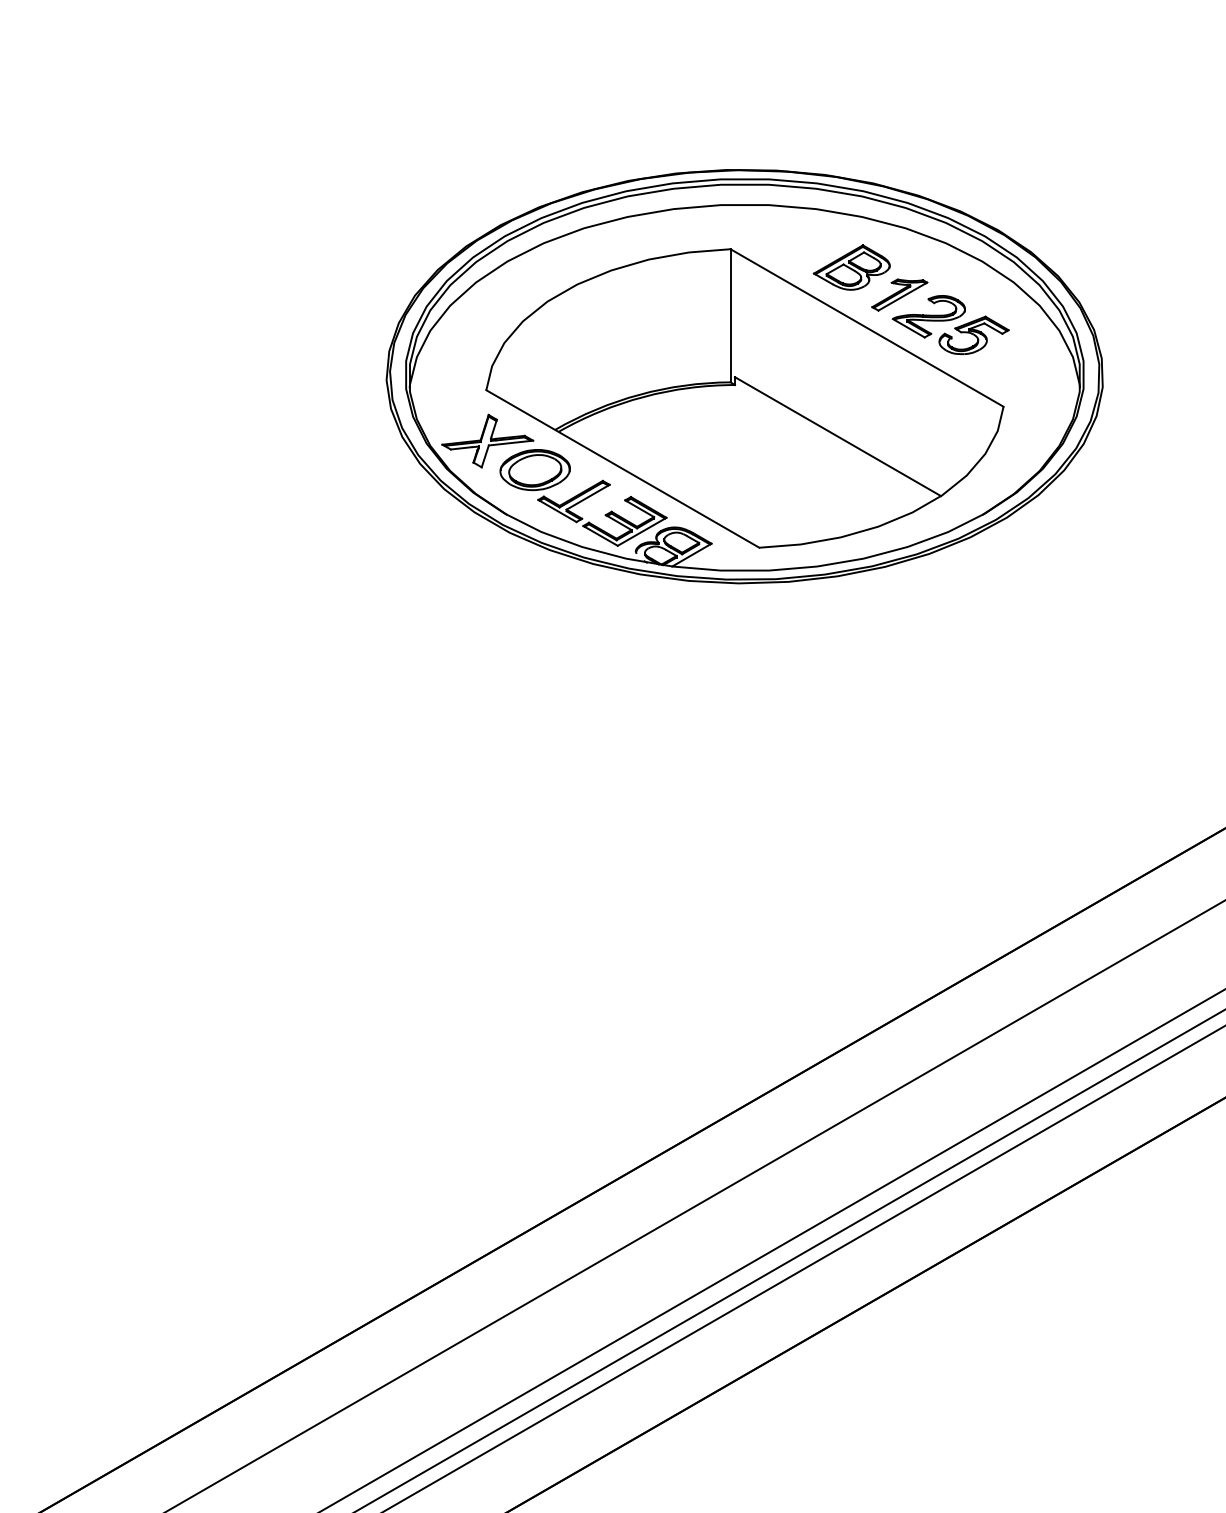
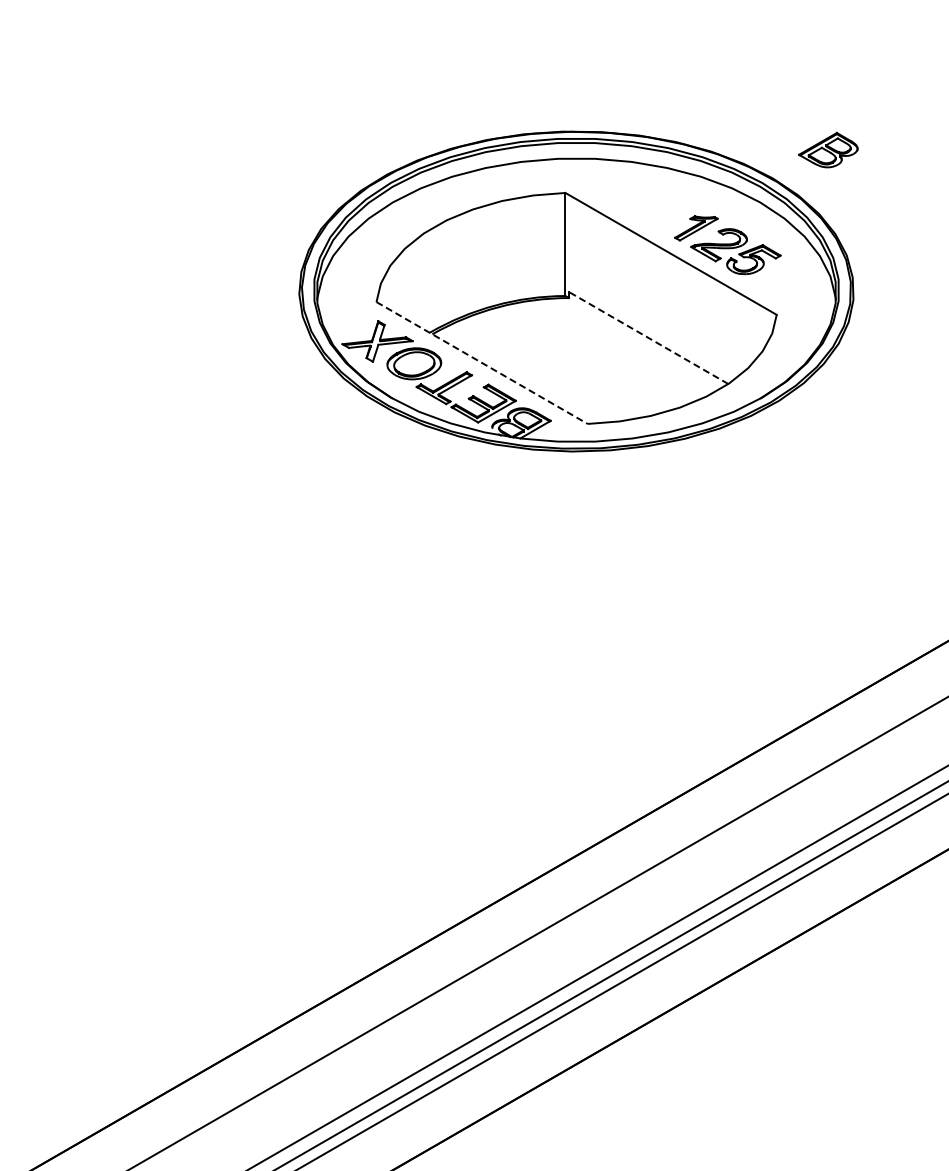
part: (852, 266) -> (828, 149), moved
line: (837, 436) -> (648, 337), solid -> dashed
line: (623, 469) -> (482, 363), solid -> dashed

